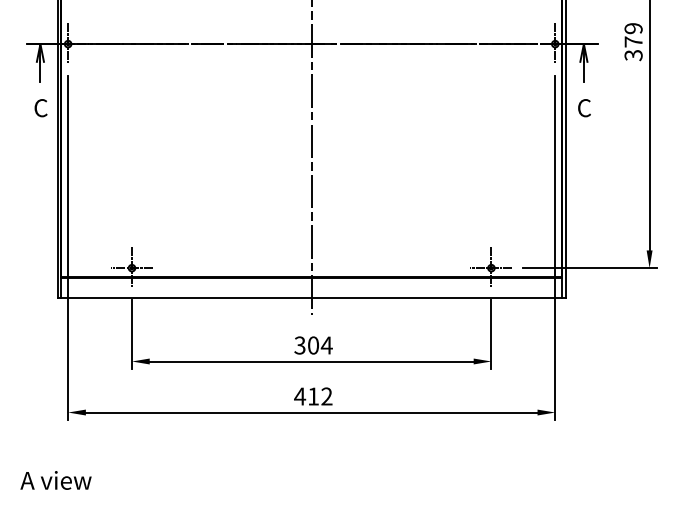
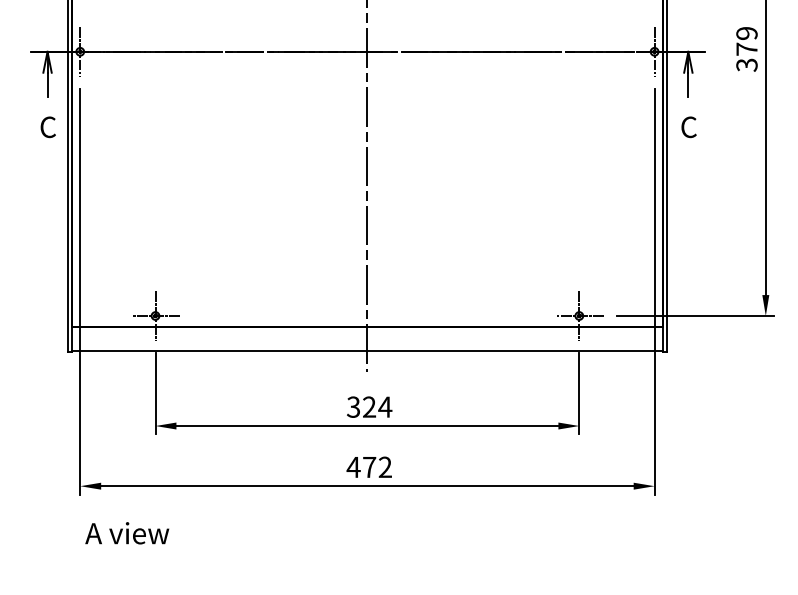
text: (313, 345) -> (369, 407), 304 -> 324
text: (313, 396) -> (369, 467), 412 -> 472
text: (55, 480) -> (126, 533), moved

